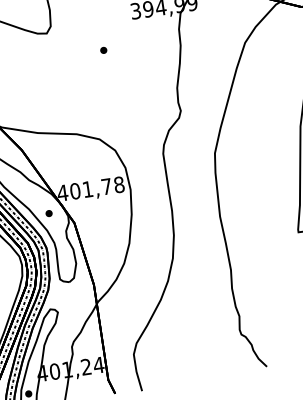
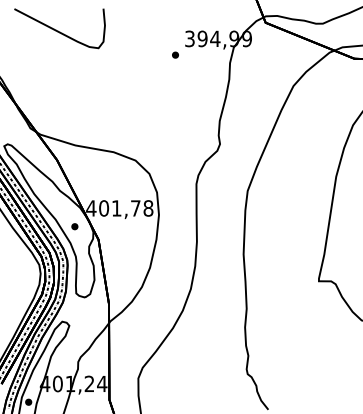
part: (103, 49) -> (175, 54), moved

